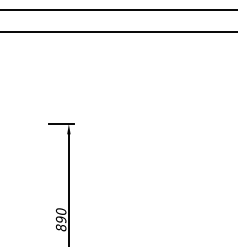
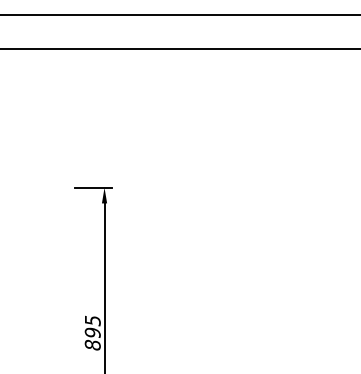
text: (60, 211) -> (91, 320), 890 -> 895

